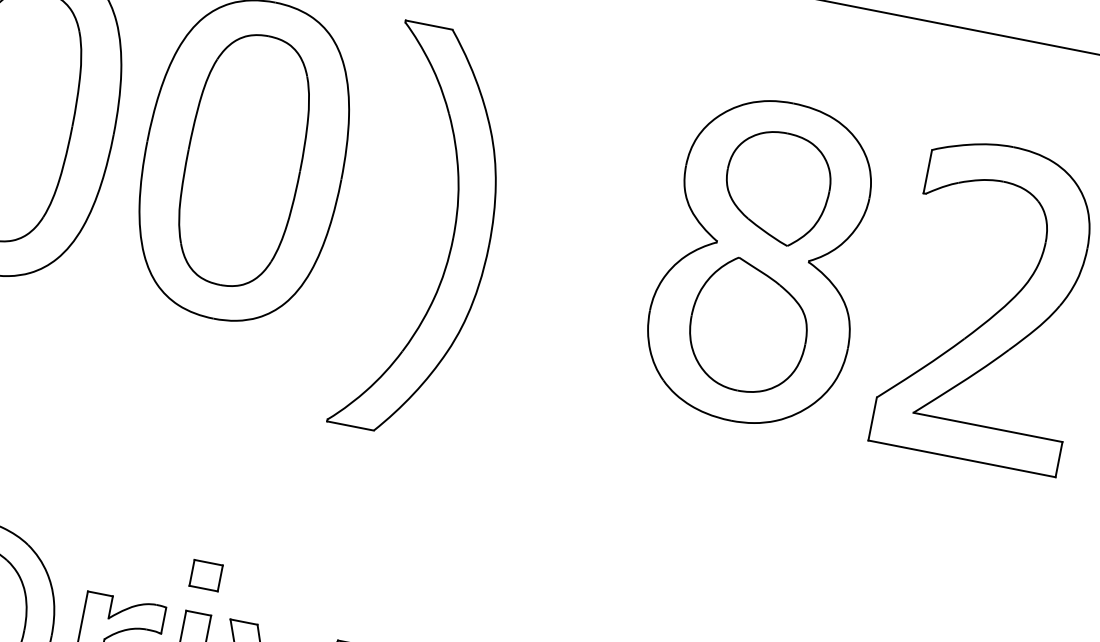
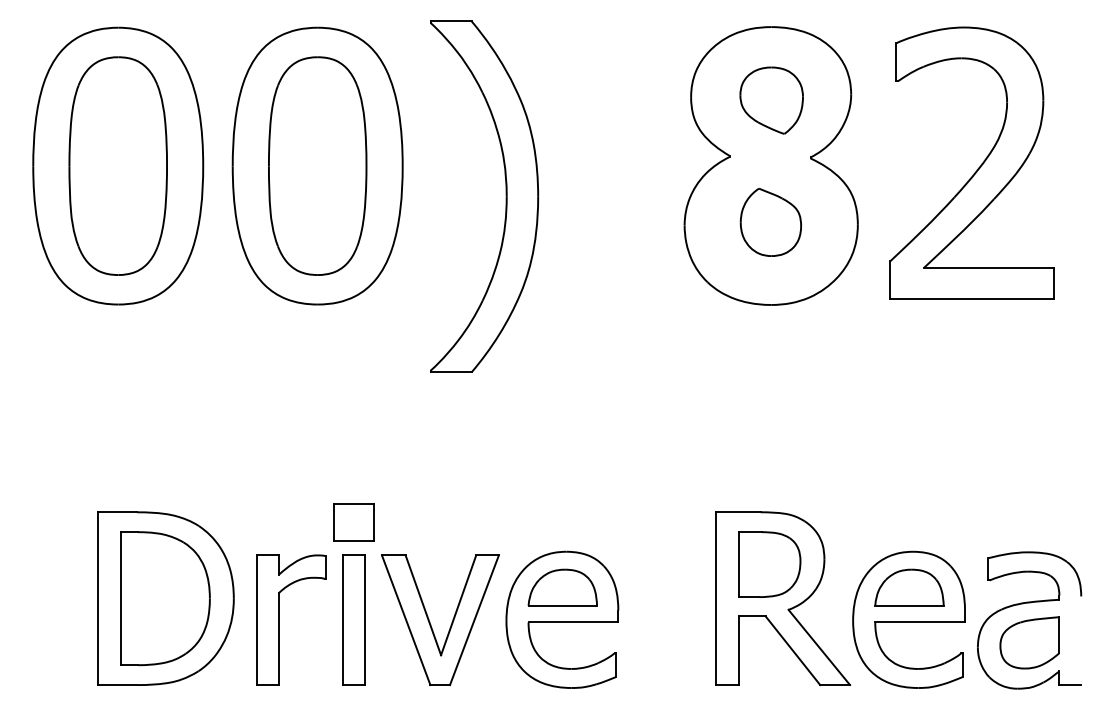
part: (777, 187) -> (771, 100), size x0.7
part: (748, 326) -> (770, 222), size x0.6
part: (206, 575) -> (354, 522), size x1.6

